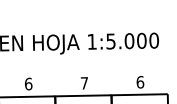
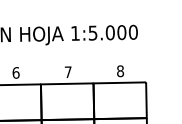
text: (140, 81) -> (120, 70), 6 -> 8

